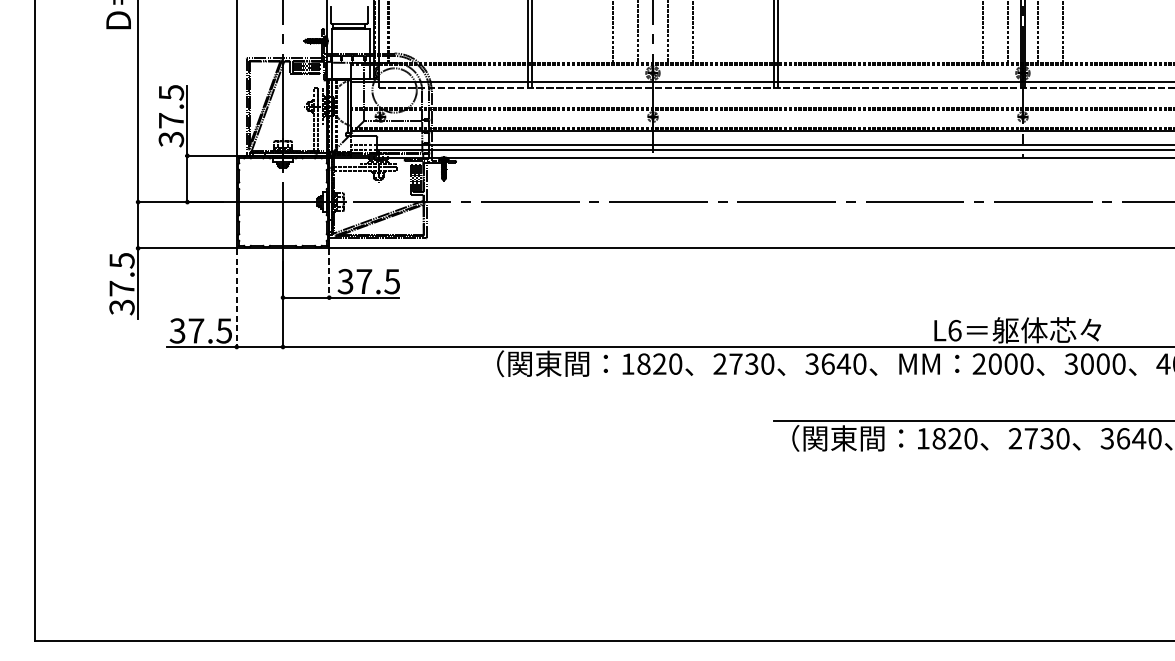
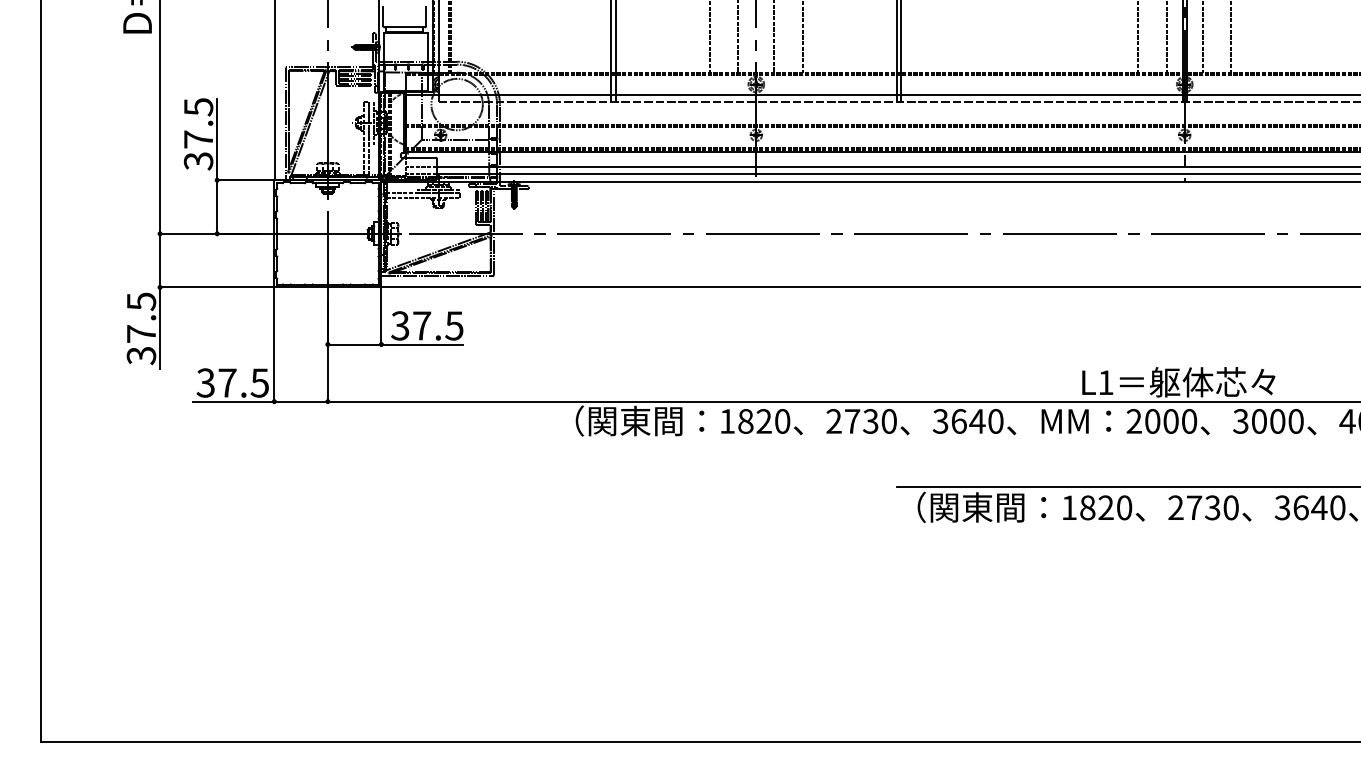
line: (329, 274) -> (381, 317), dashed -> solid
line: (236, 299) -> (274, 346), dashed -> solid
text: (954, 330) -> (1105, 382), L6 -> L1

